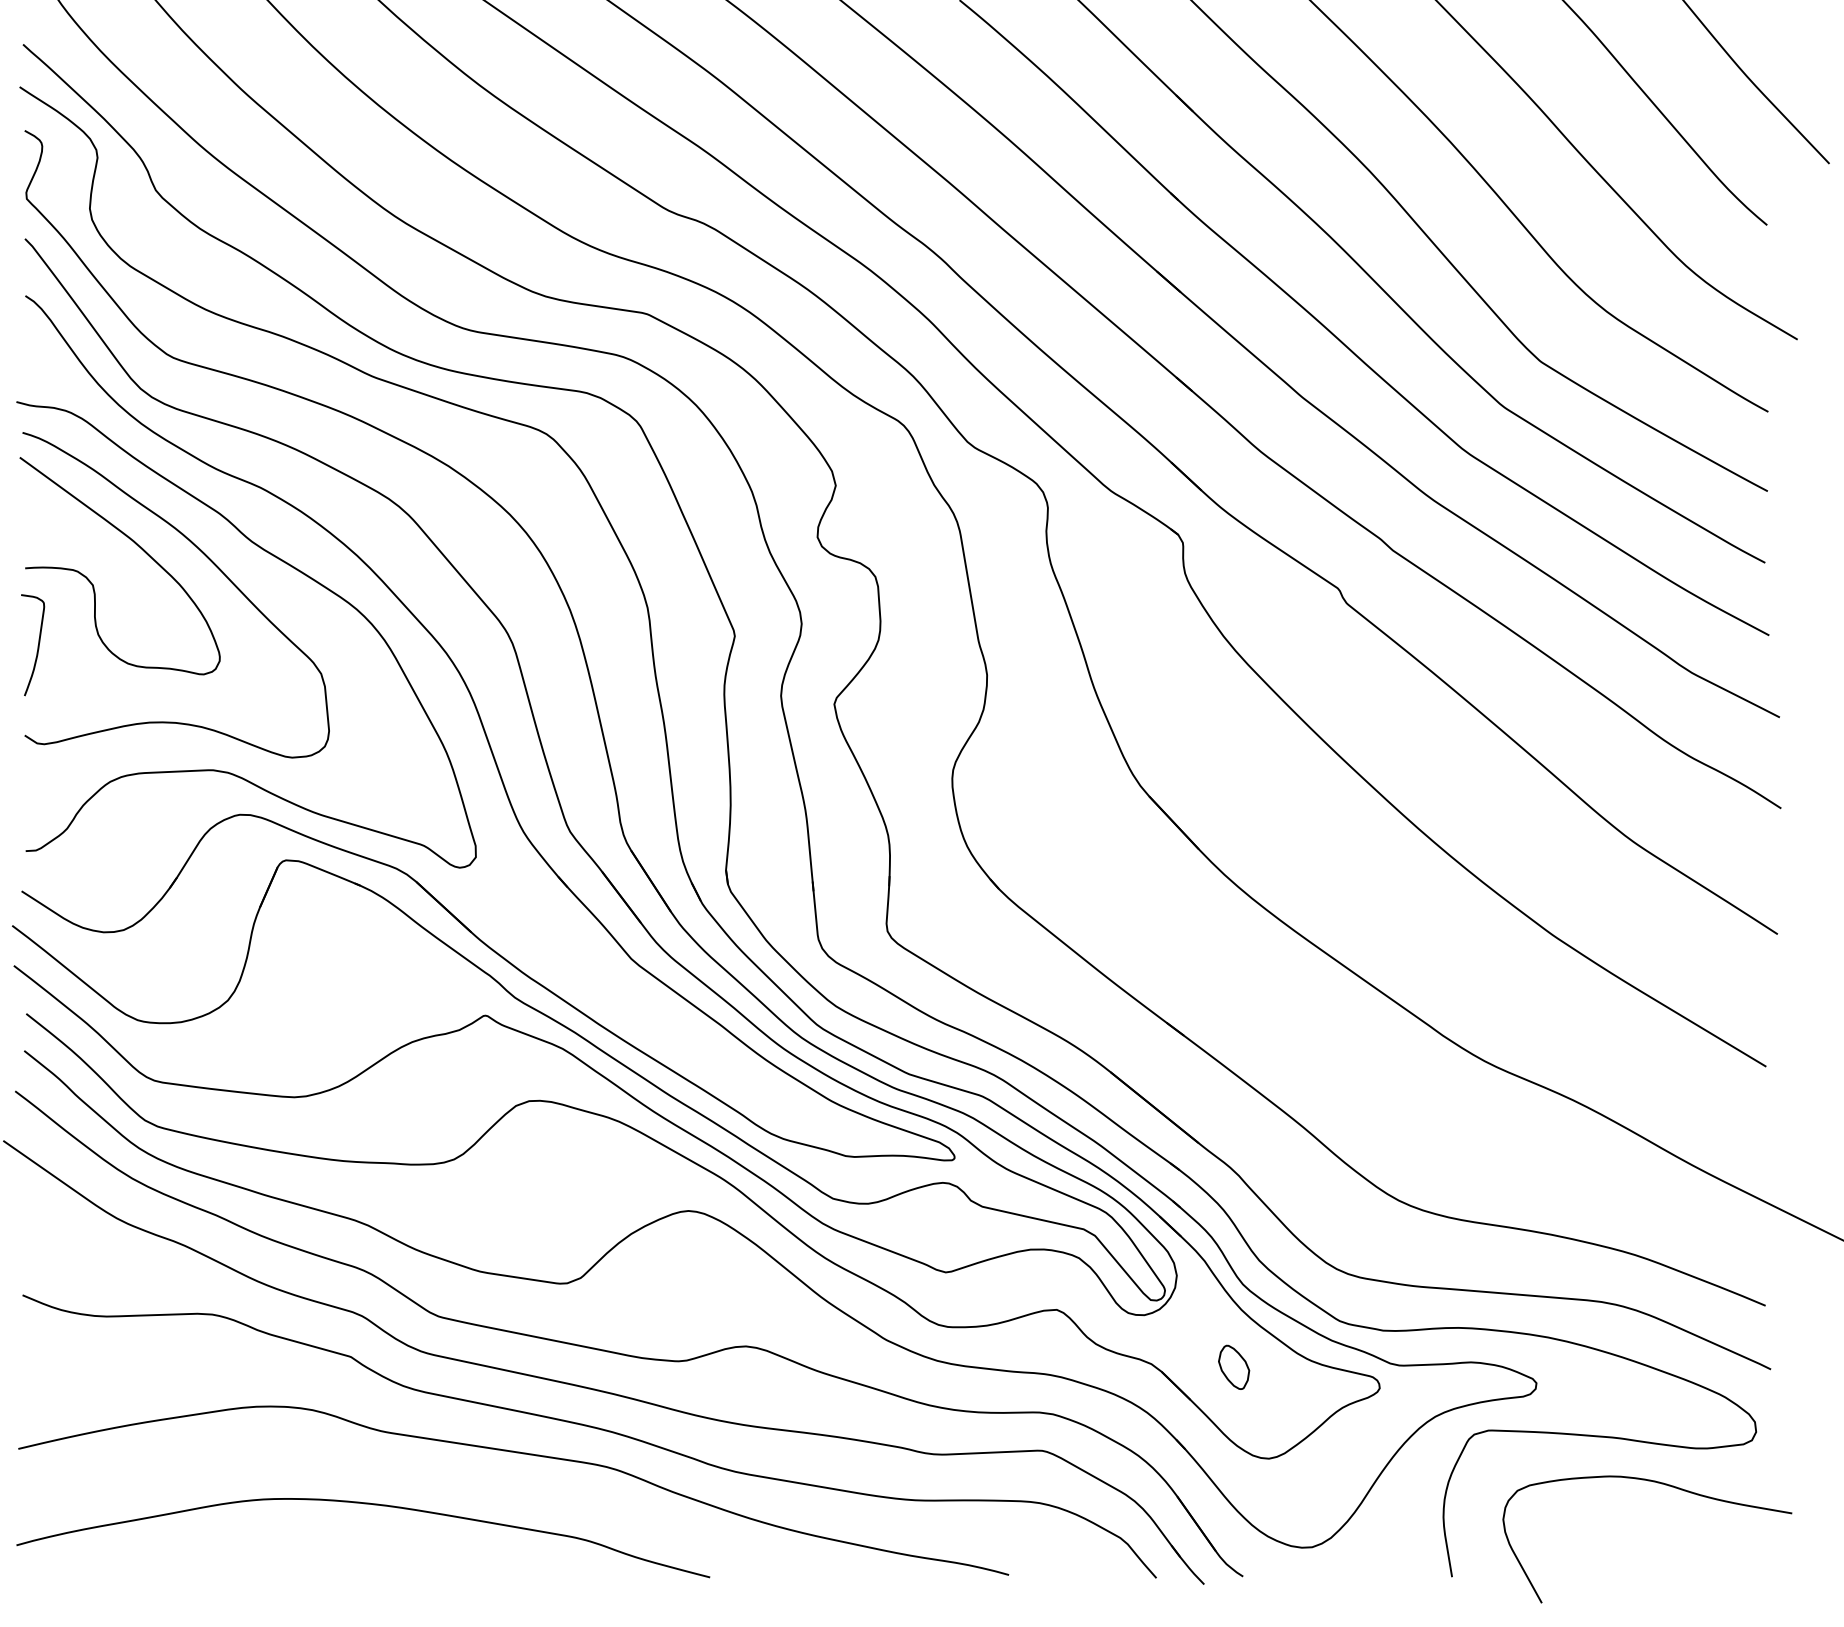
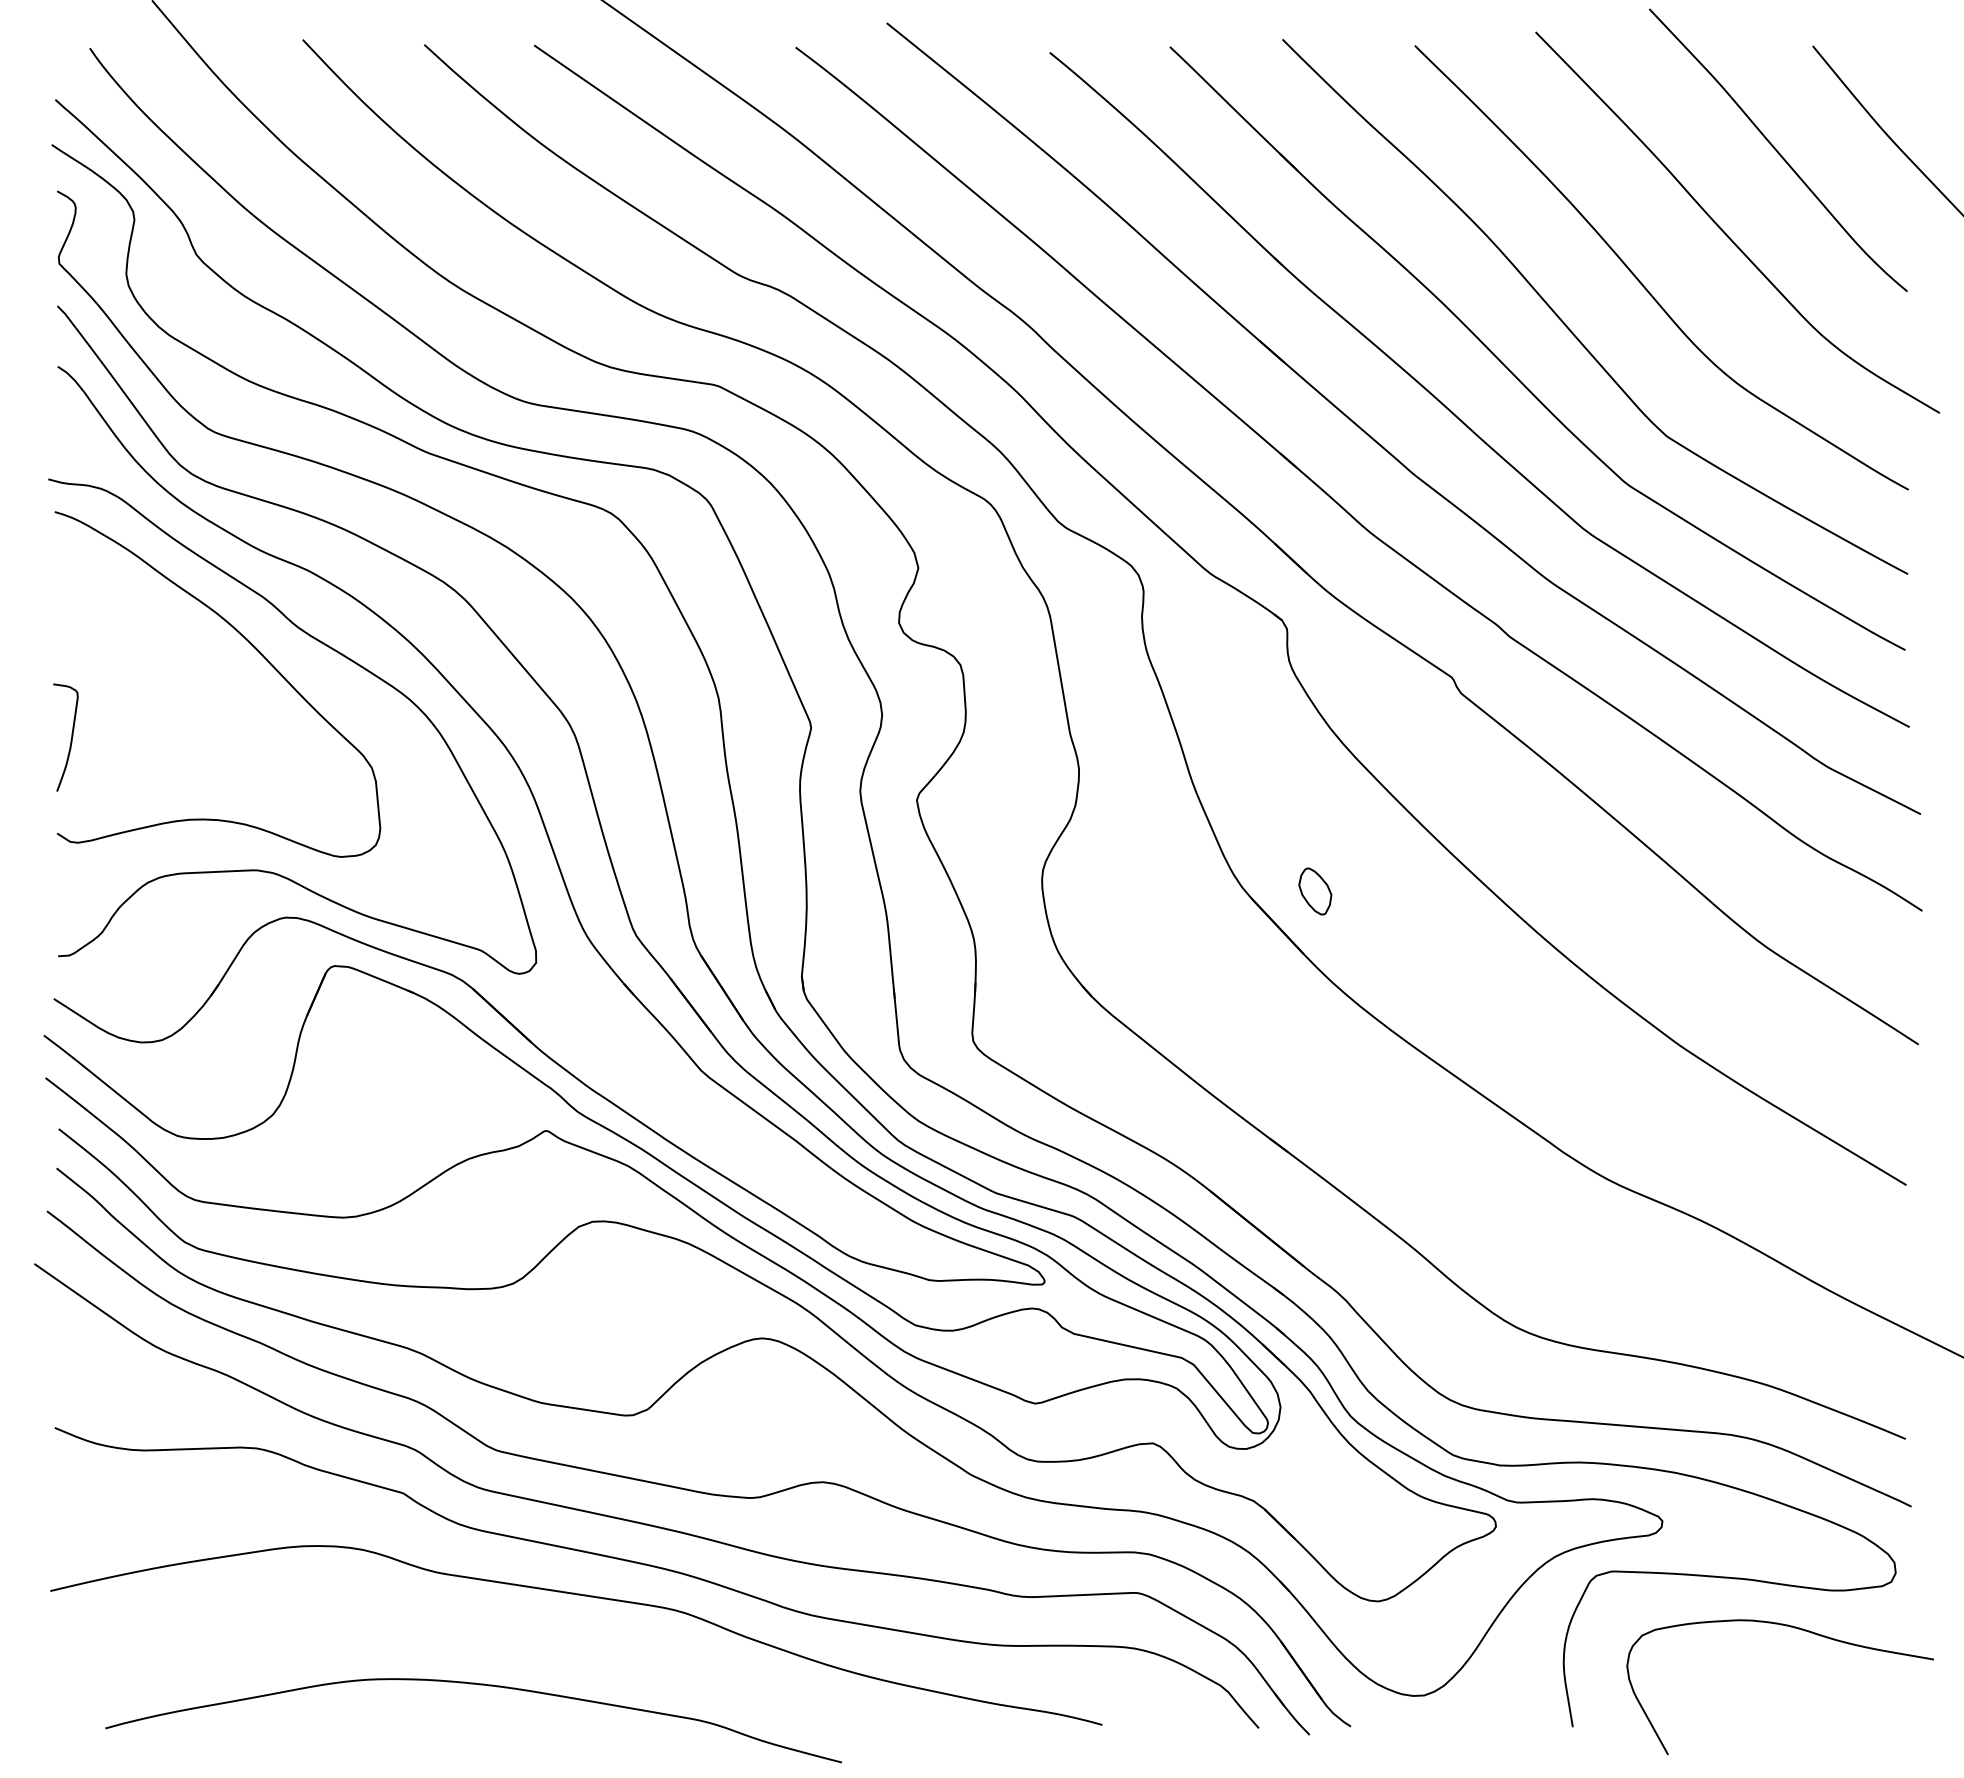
curve: (135, 544) -> (174, 630), removed
part: (1234, 1367) -> (1315, 891), moved
curve: (368, 1504) -> (479, 1685), moved

